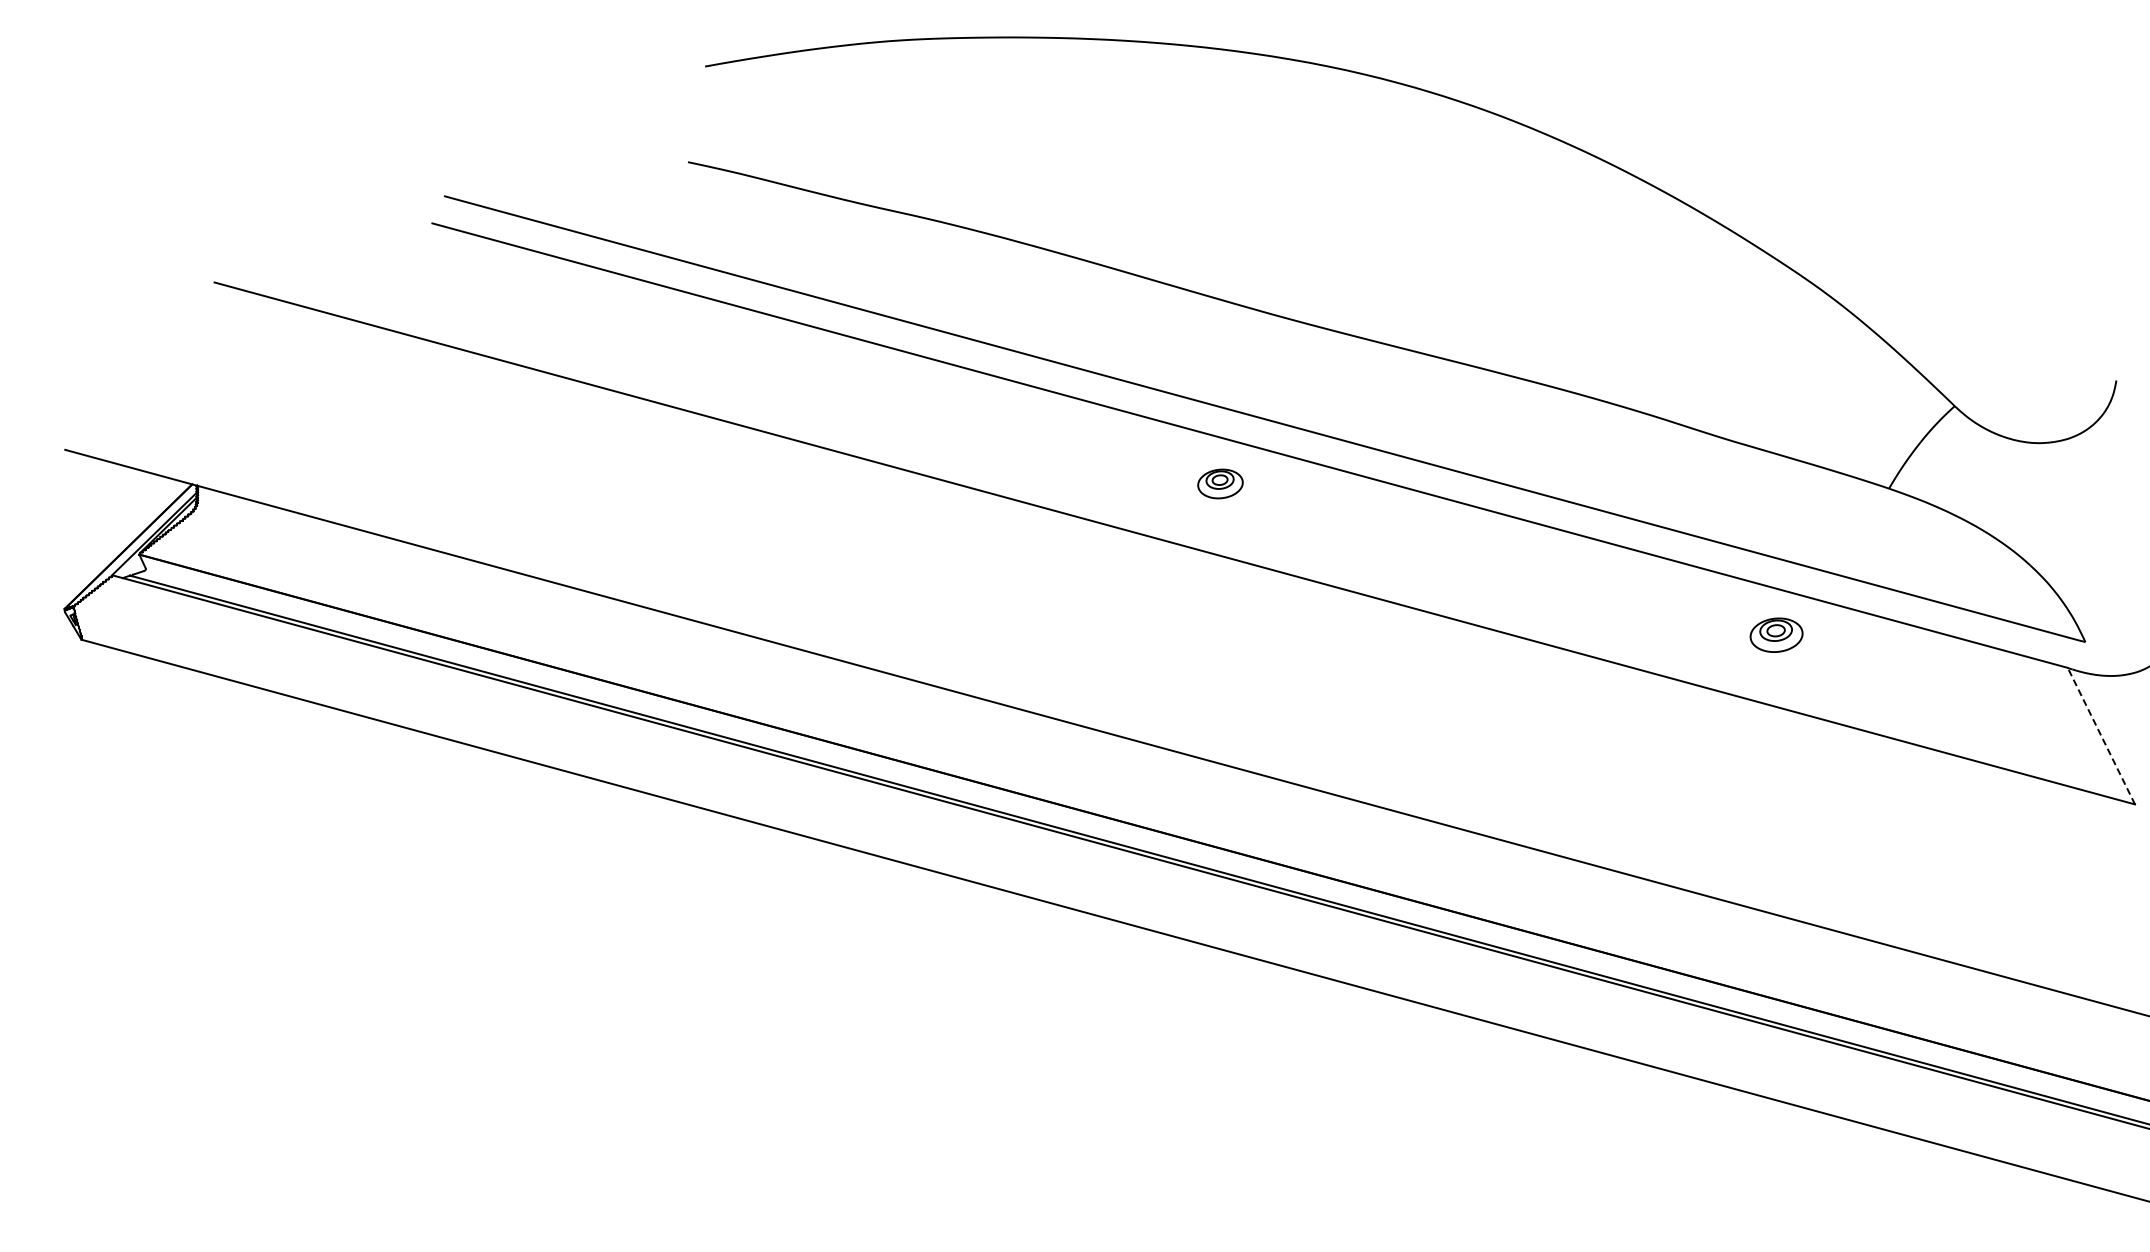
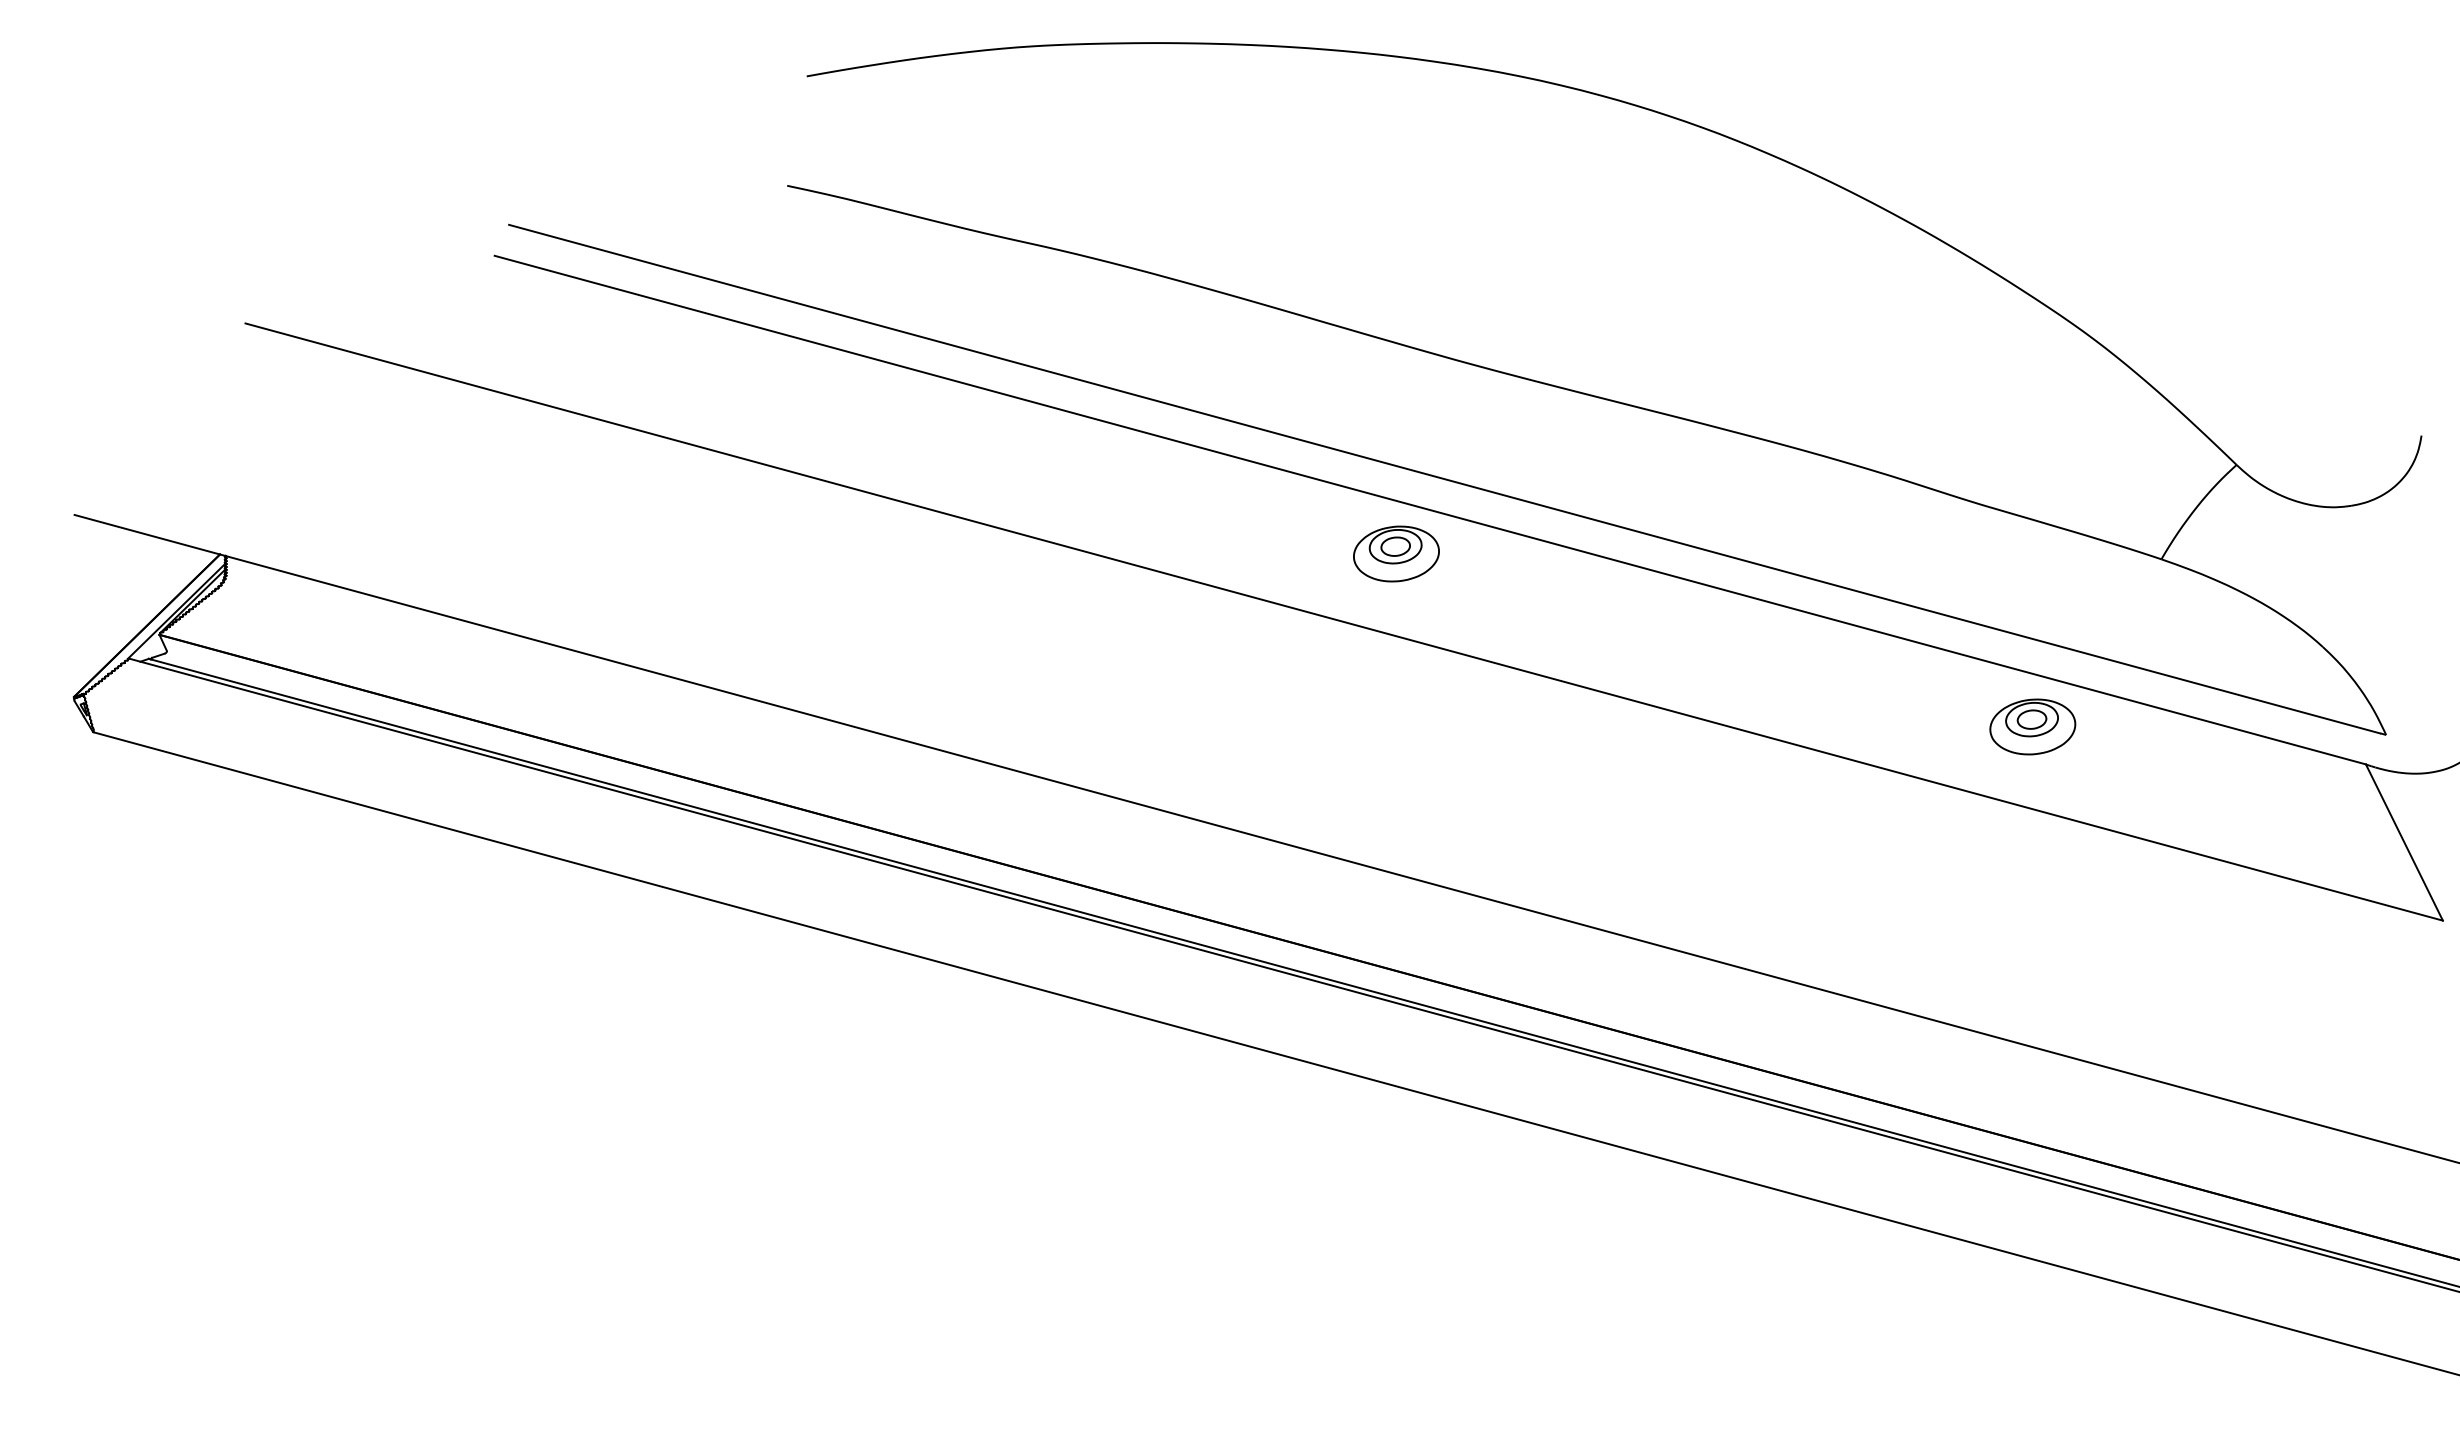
part: (1220, 483) -> (1396, 553), size x1.67
part: (1776, 635) -> (2032, 727), size x1.43
line: (2101, 735) -> (2404, 841), dashed -> solid

